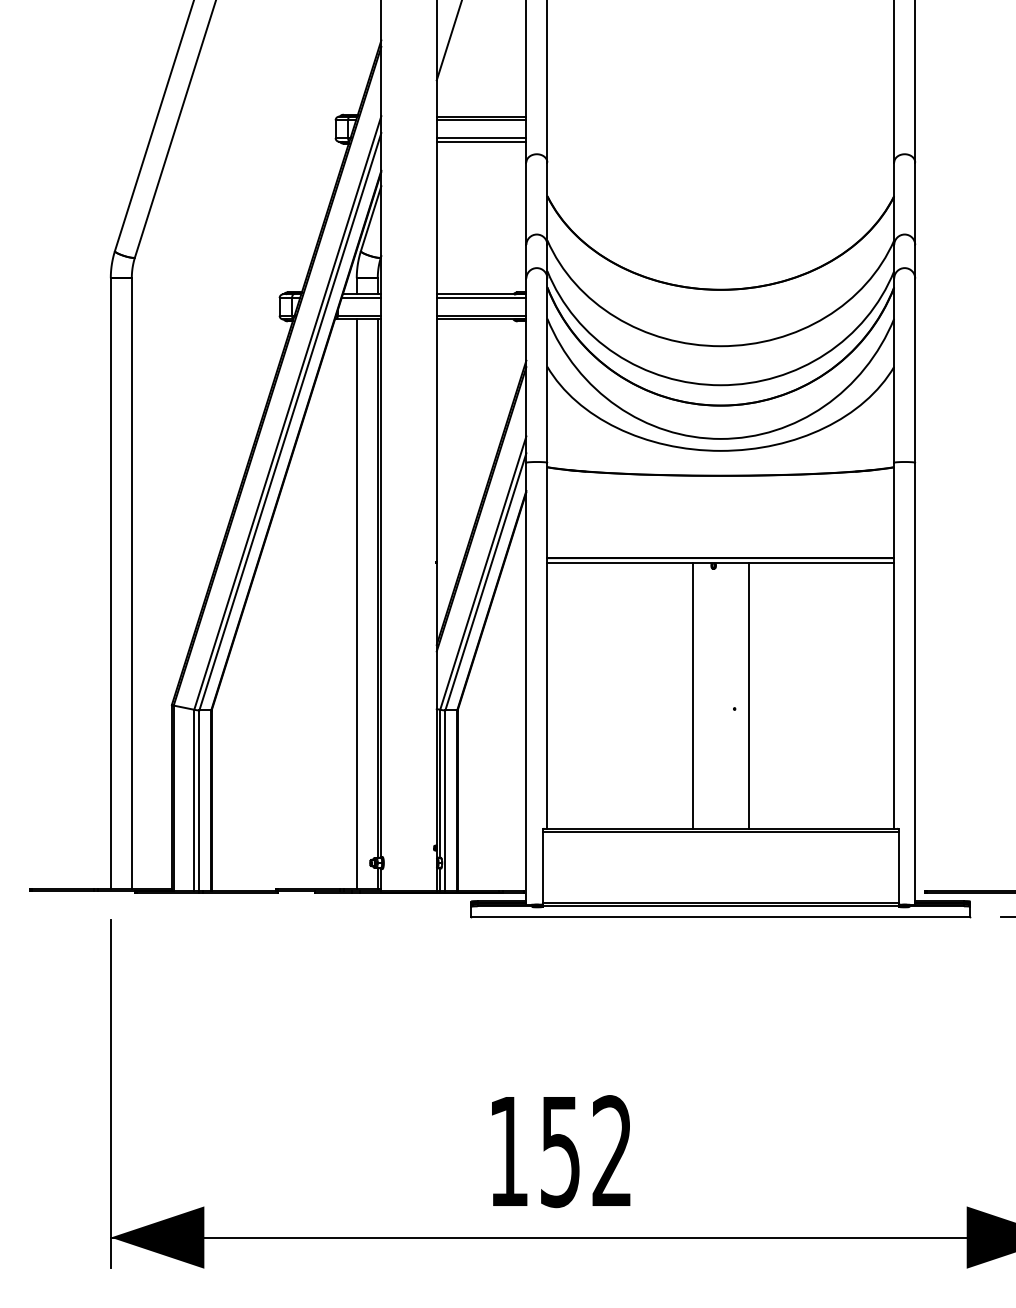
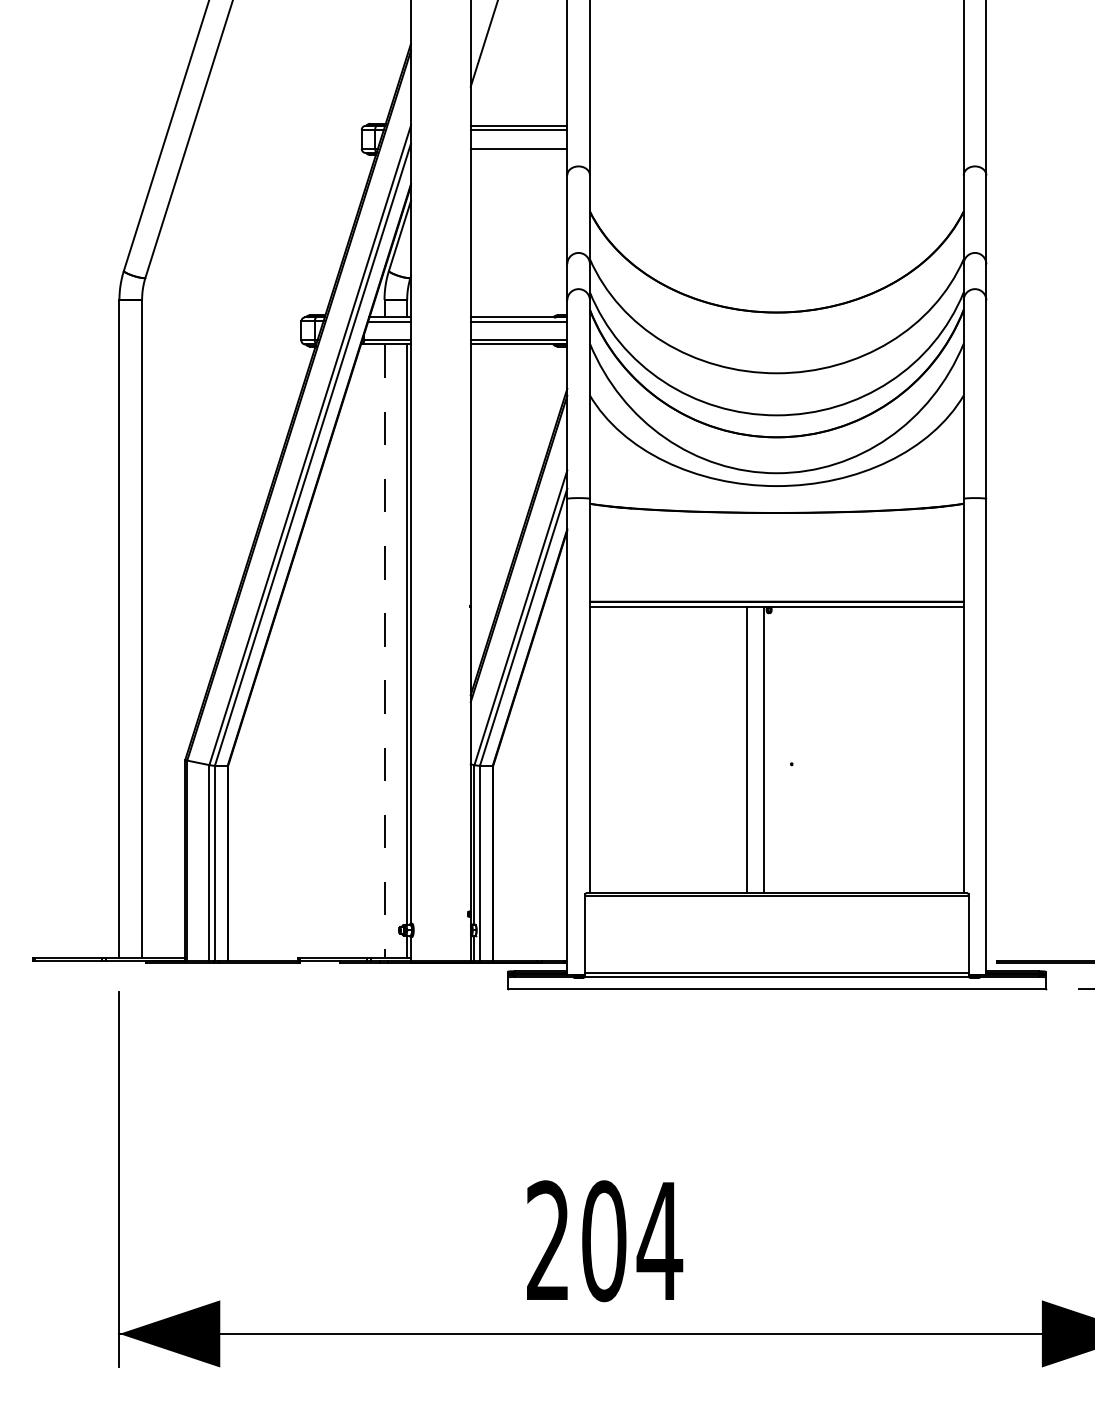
line: (481, 141) -> (518, 152), removed
line: (356, 604) -> (384, 651), solid -> dashed
line: (748, 695) -> (763, 749), moved
text: (561, 1151) -> (605, 1241), 152 -> 204

